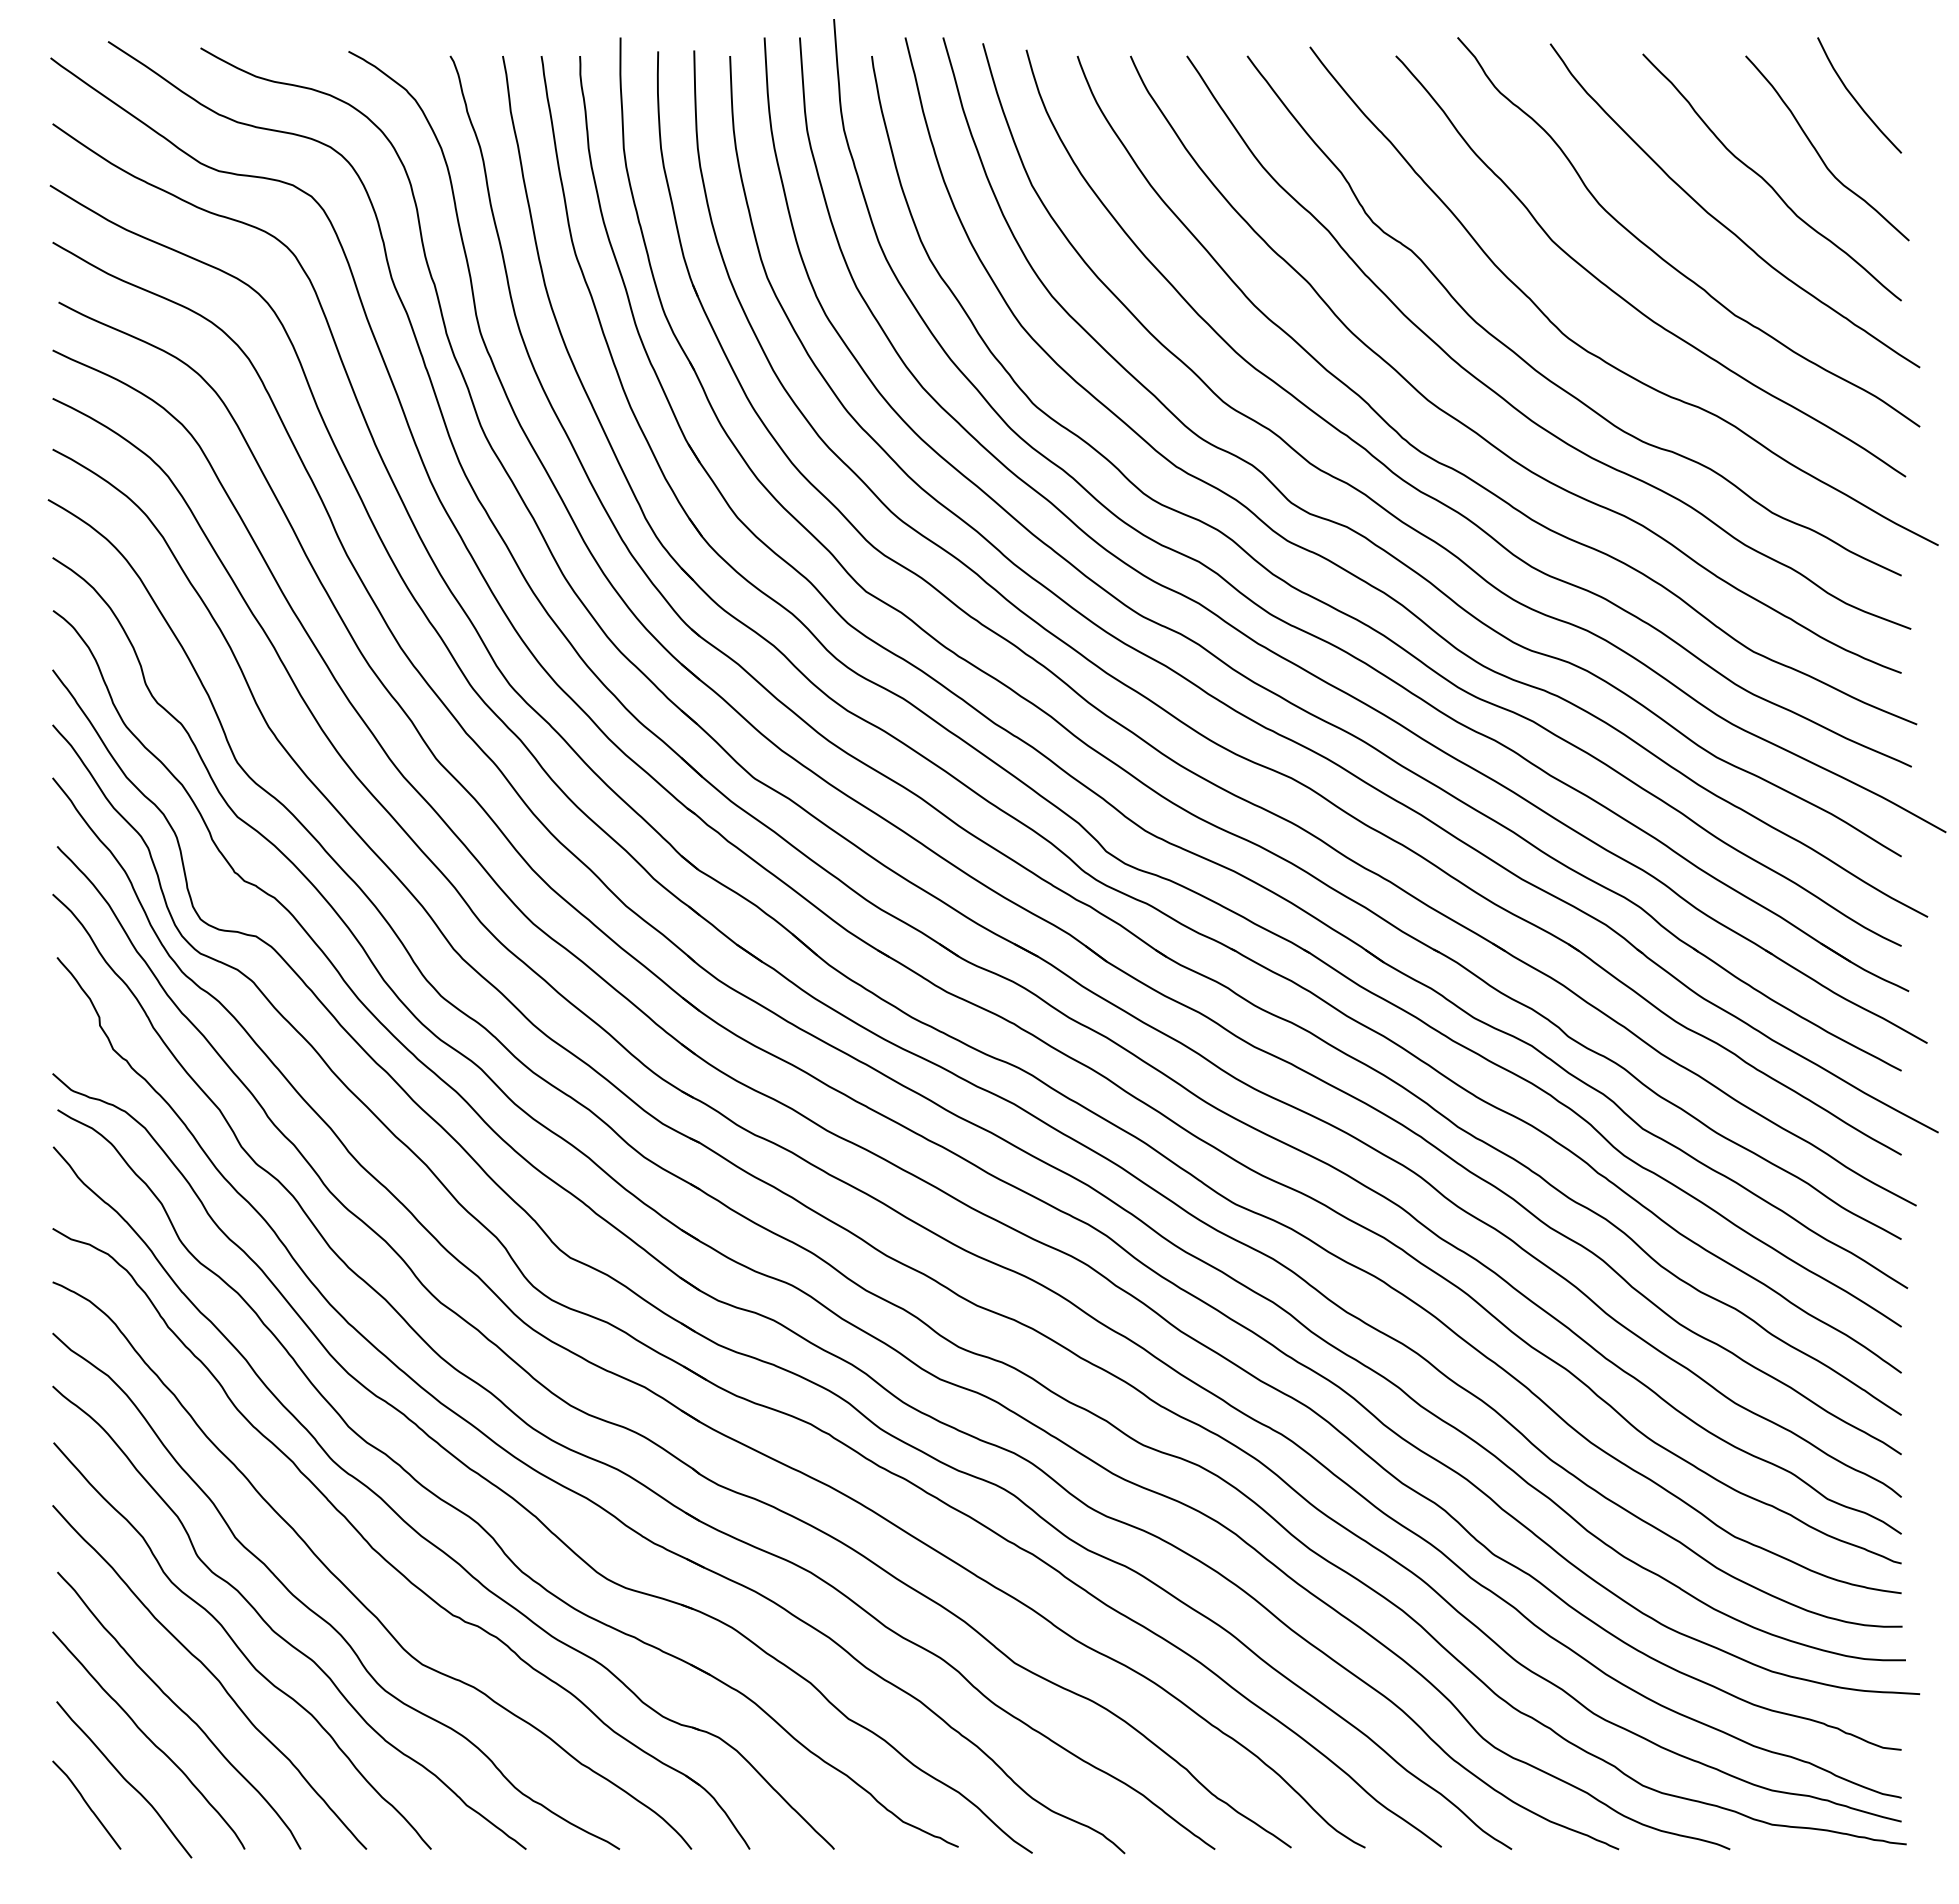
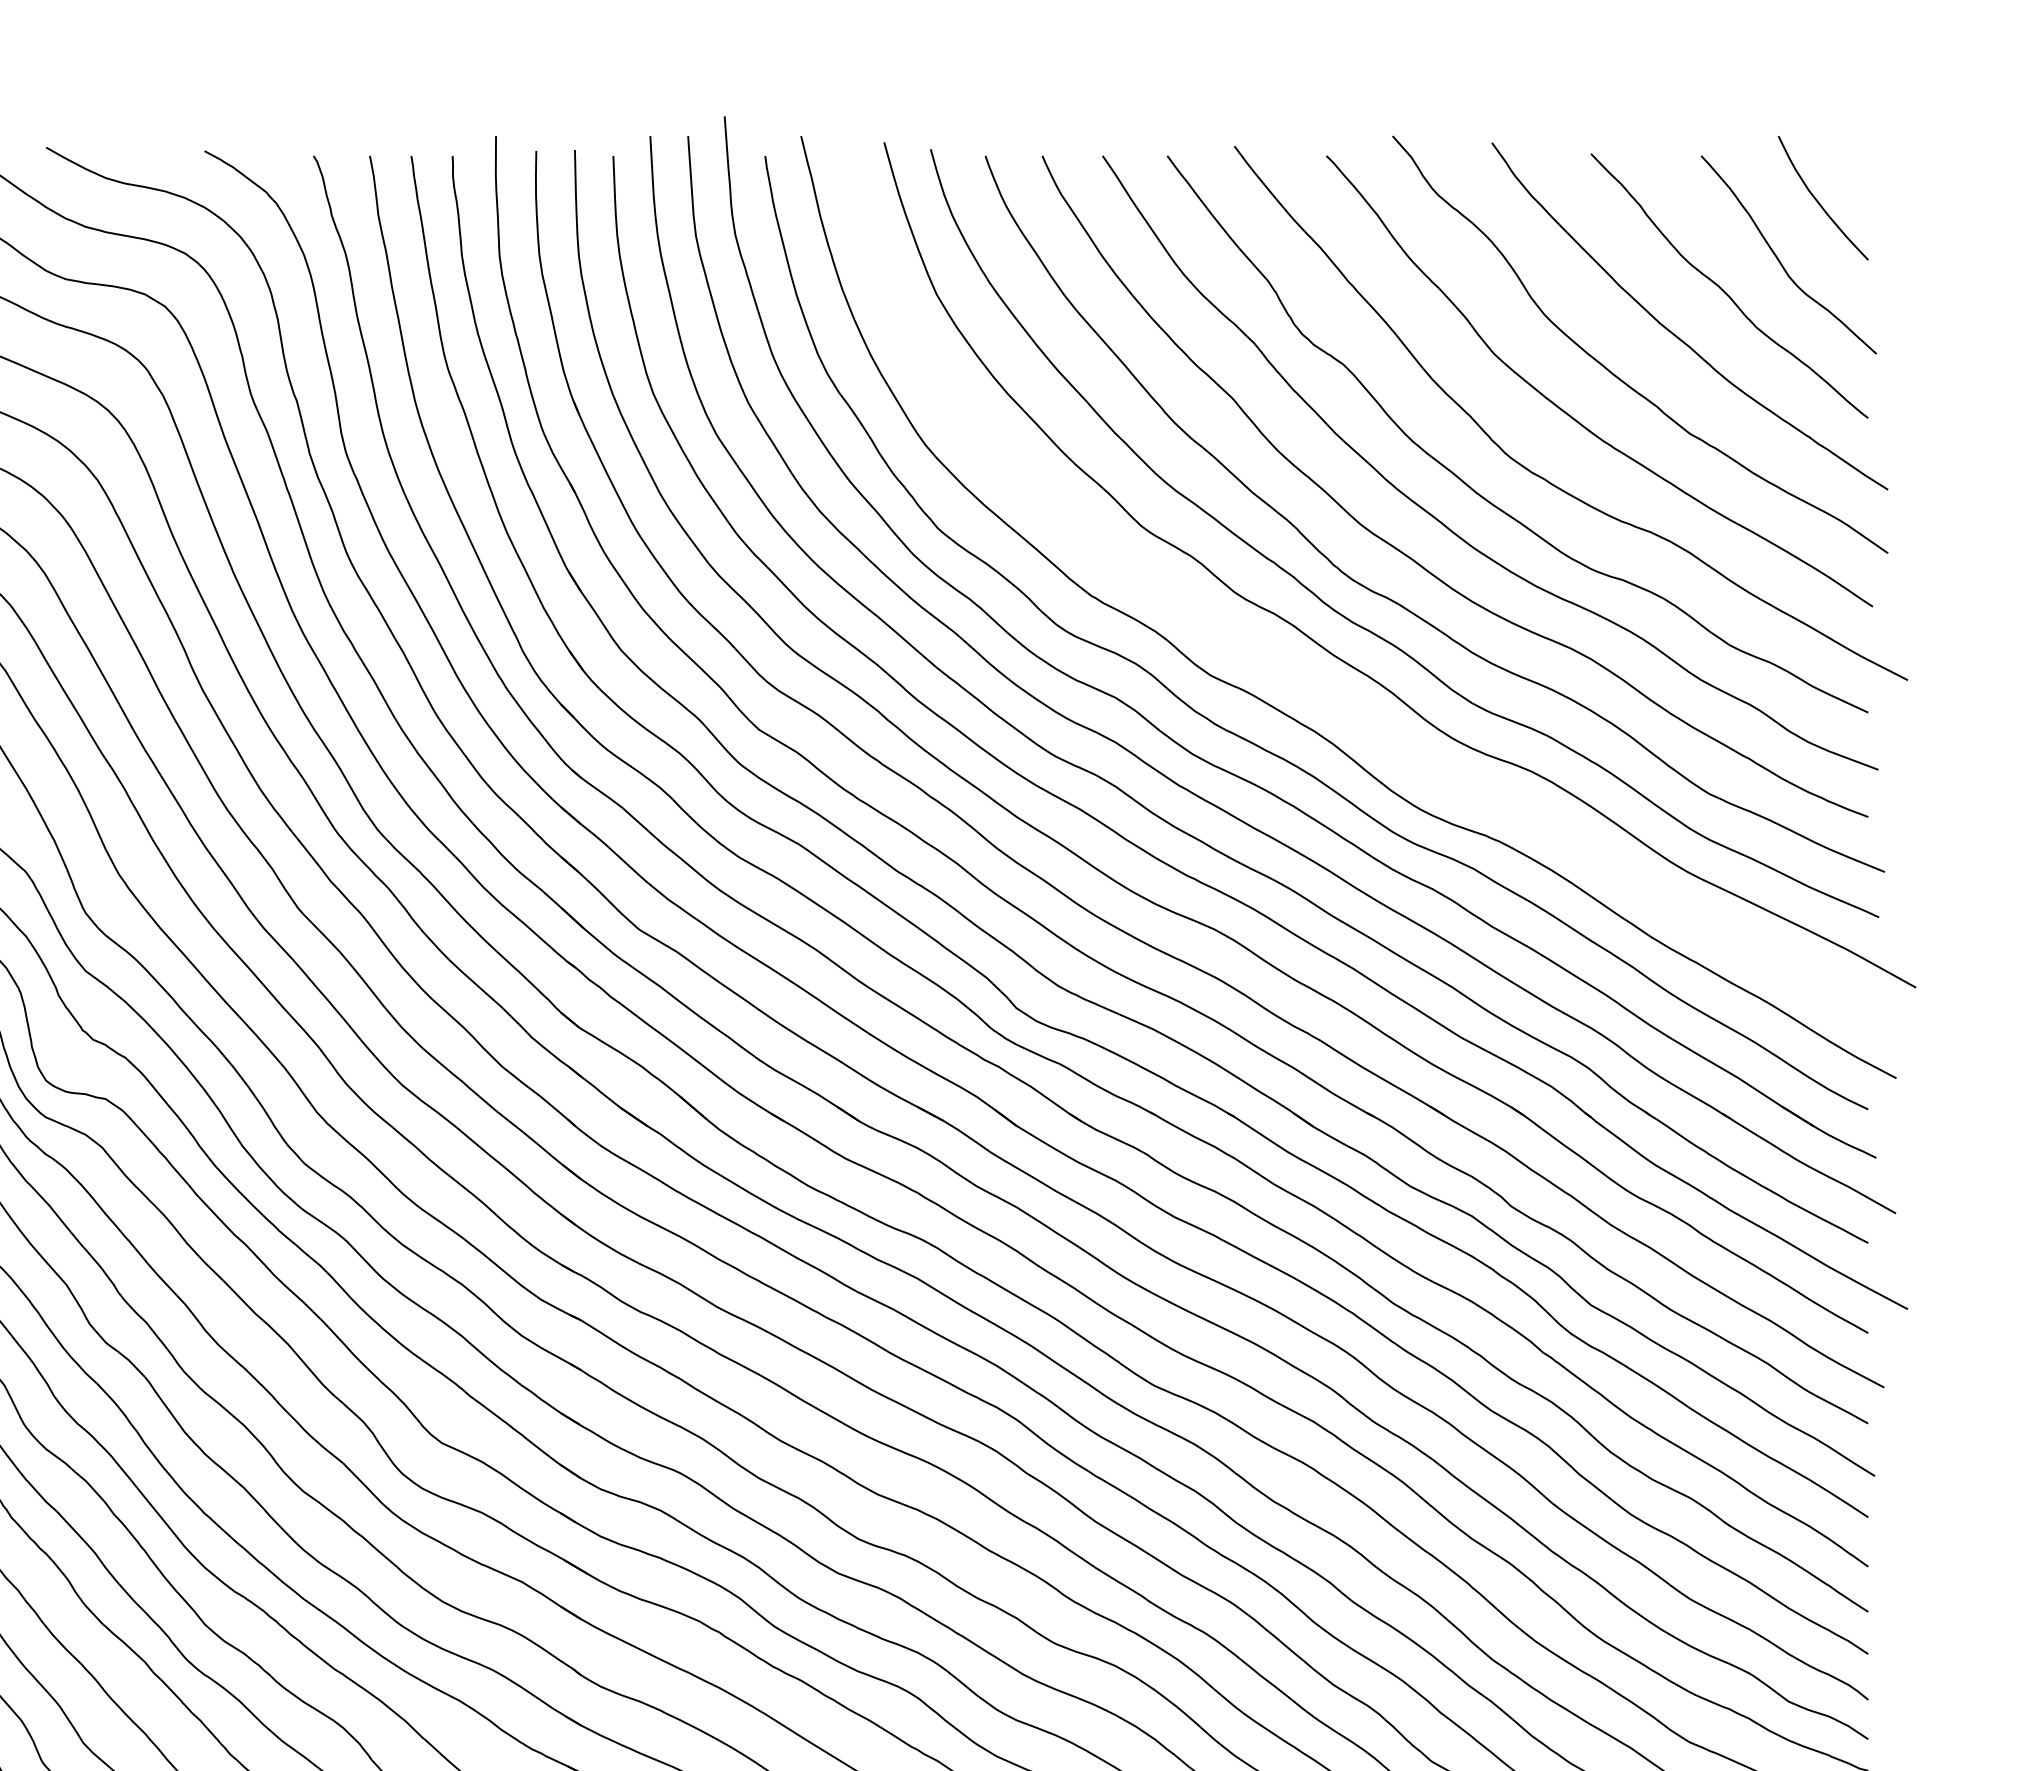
curve: (1362, 534) -> (1290, 668), removed

